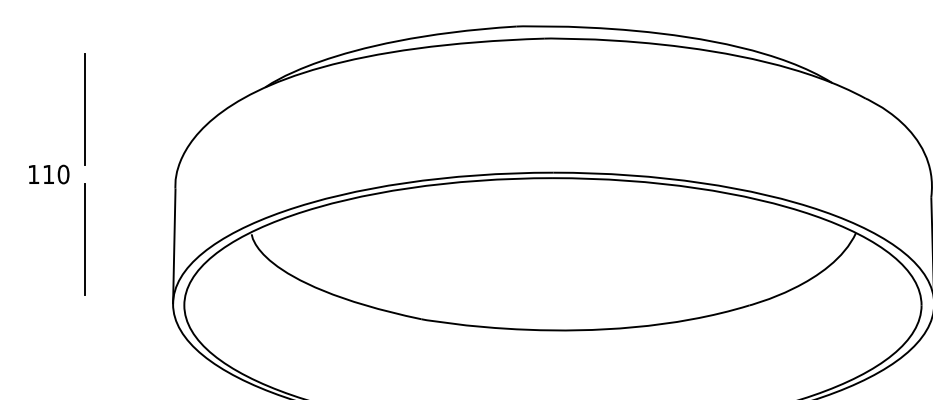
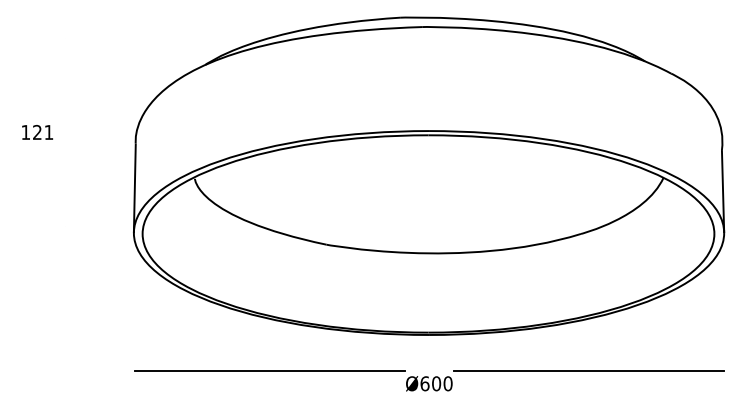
line: (84, 108) -> (65, 81), removed
text: (56, 173) -> (43, 131), 110 -> 121
line: (84, 239) -> (65, 182), removed

